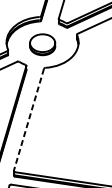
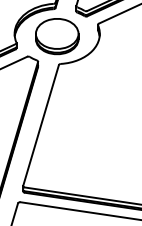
part: (42, 44) -> (57, 36), size x1.43
line: (29, 119) -> (41, 125), dashed -> solid

